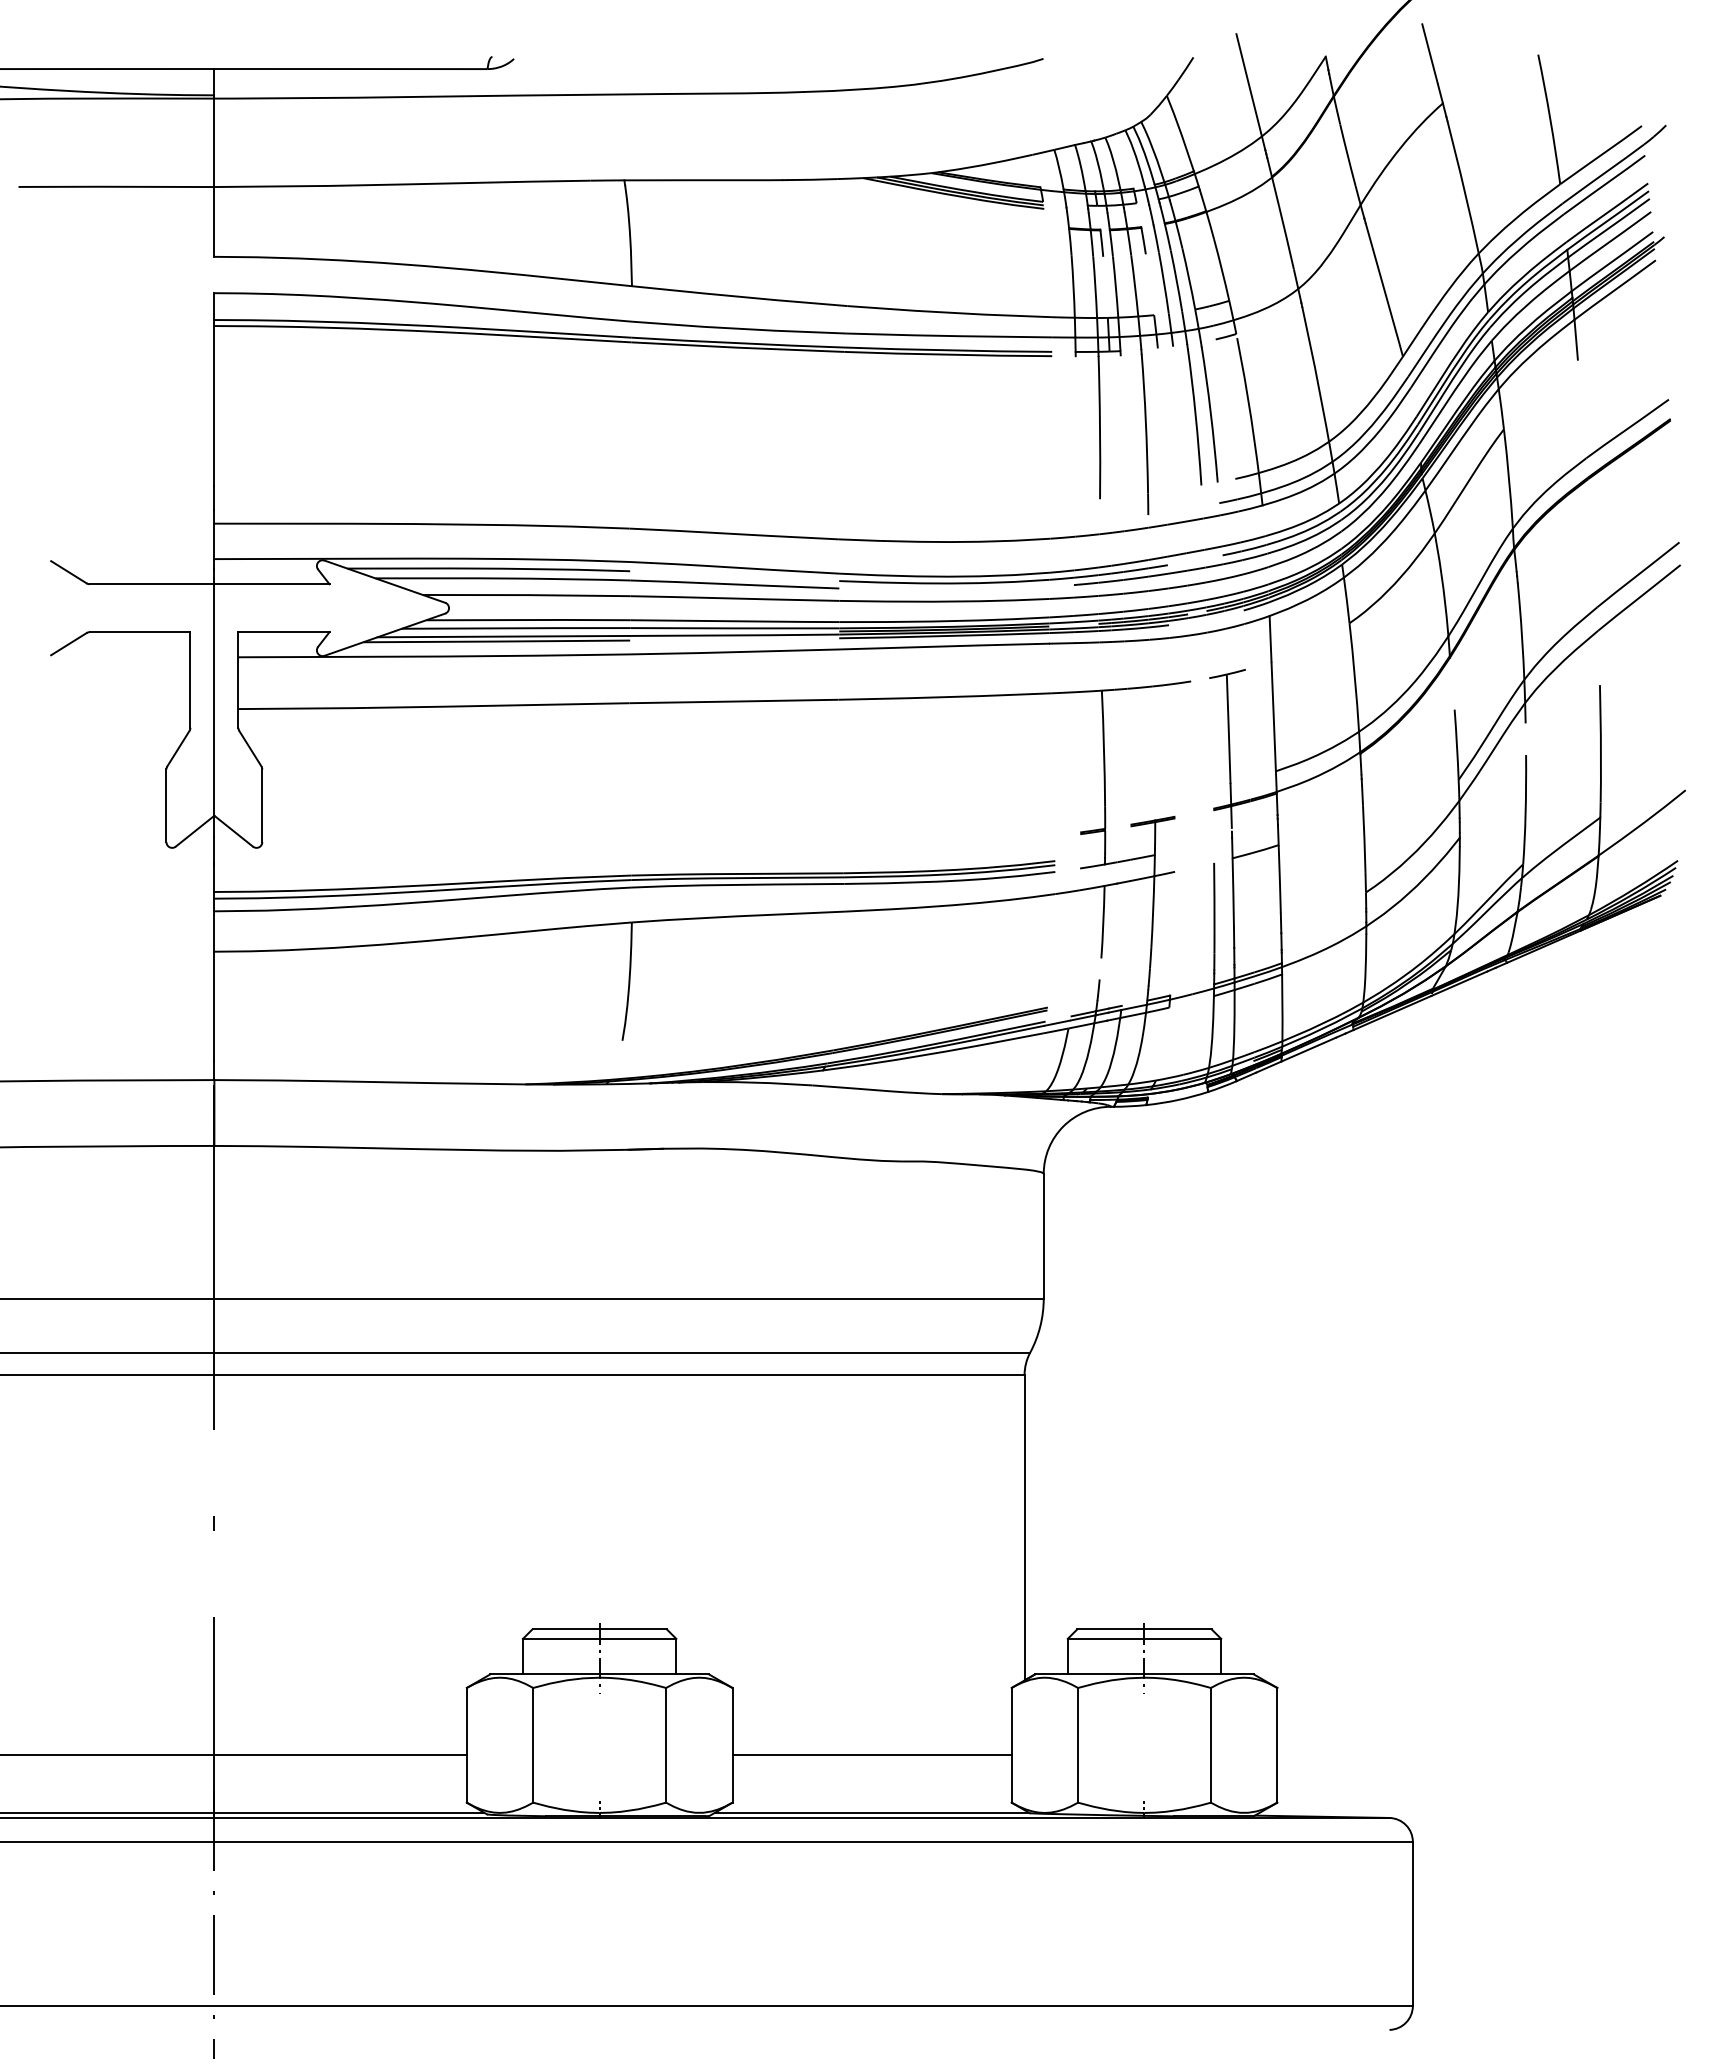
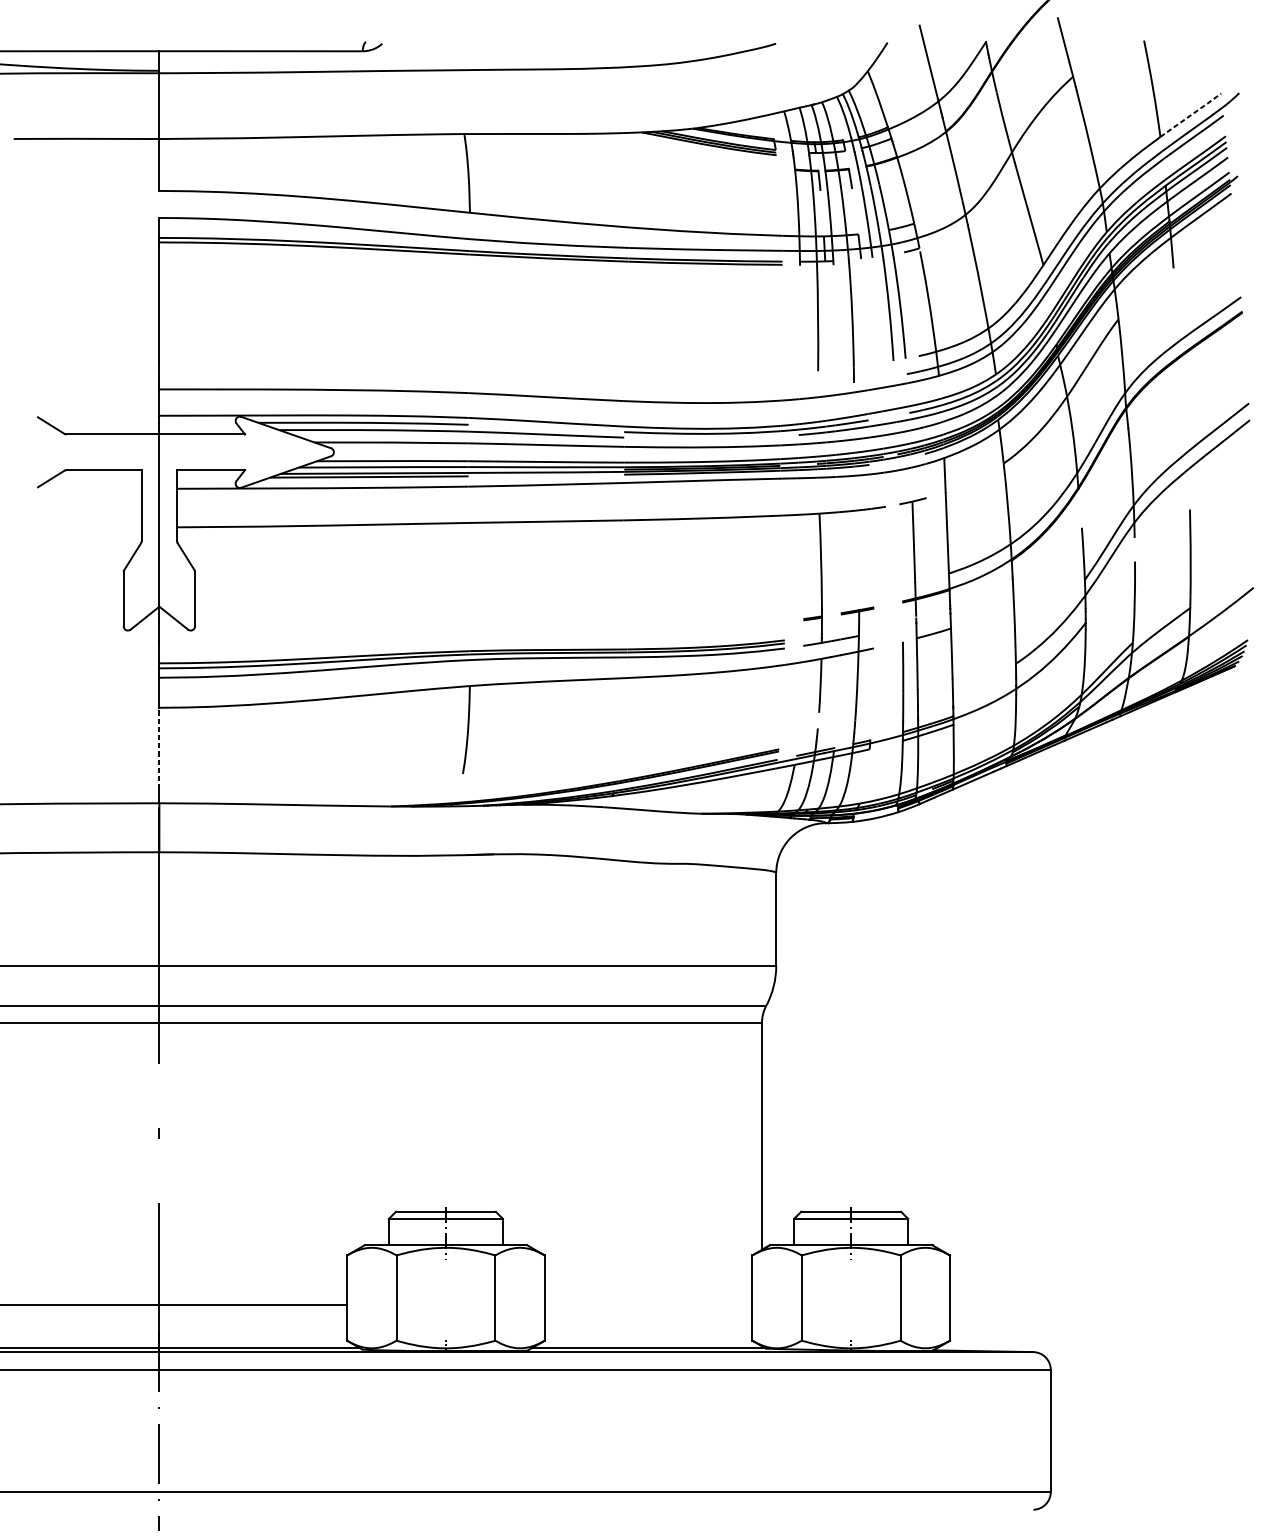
line: (1601, 155) -> (1191, 115), solid -> dashed
line: (214, 1006) -> (159, 748), solid -> dashed
line: (871, 1755) -> (648, 1305), removed

